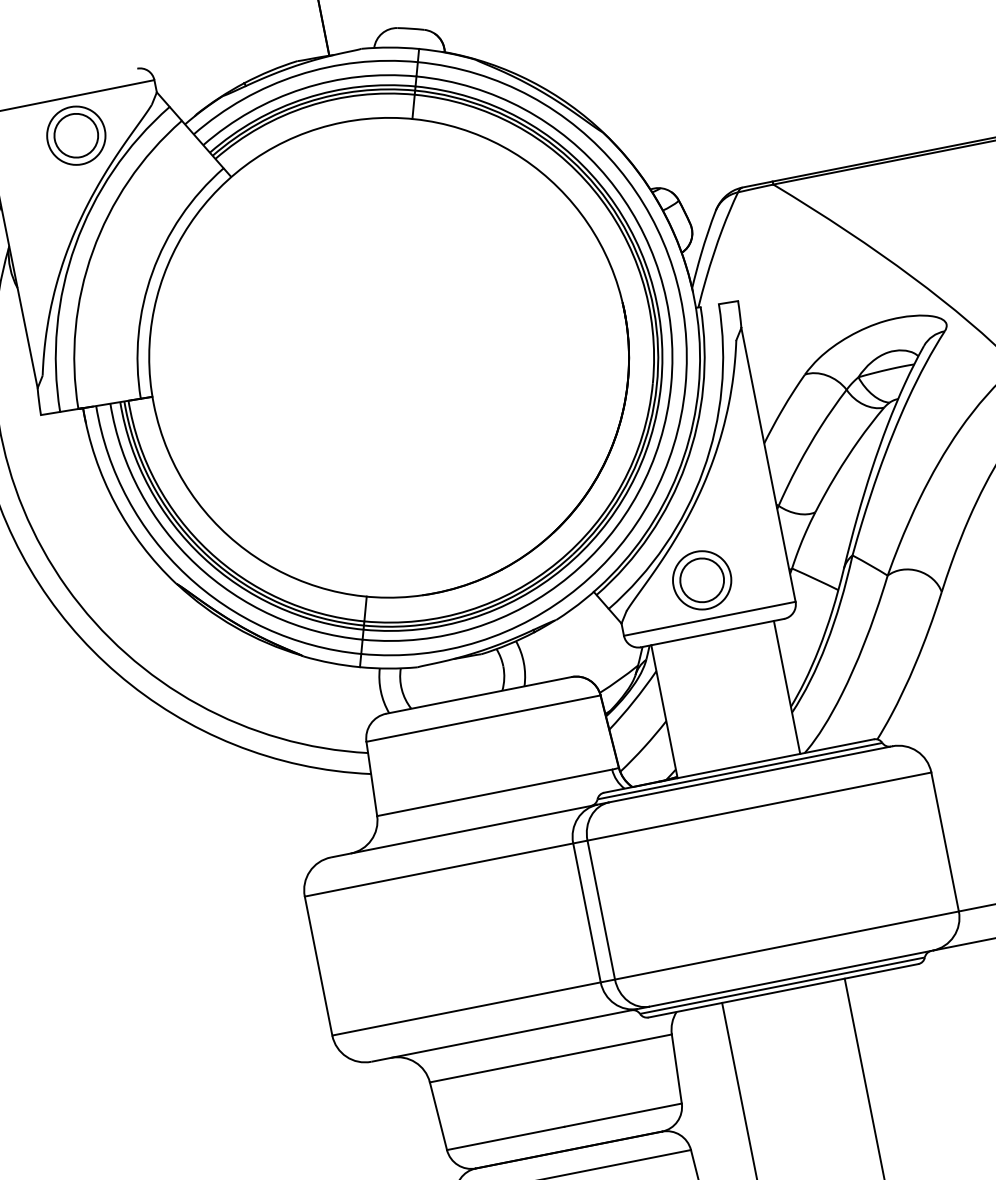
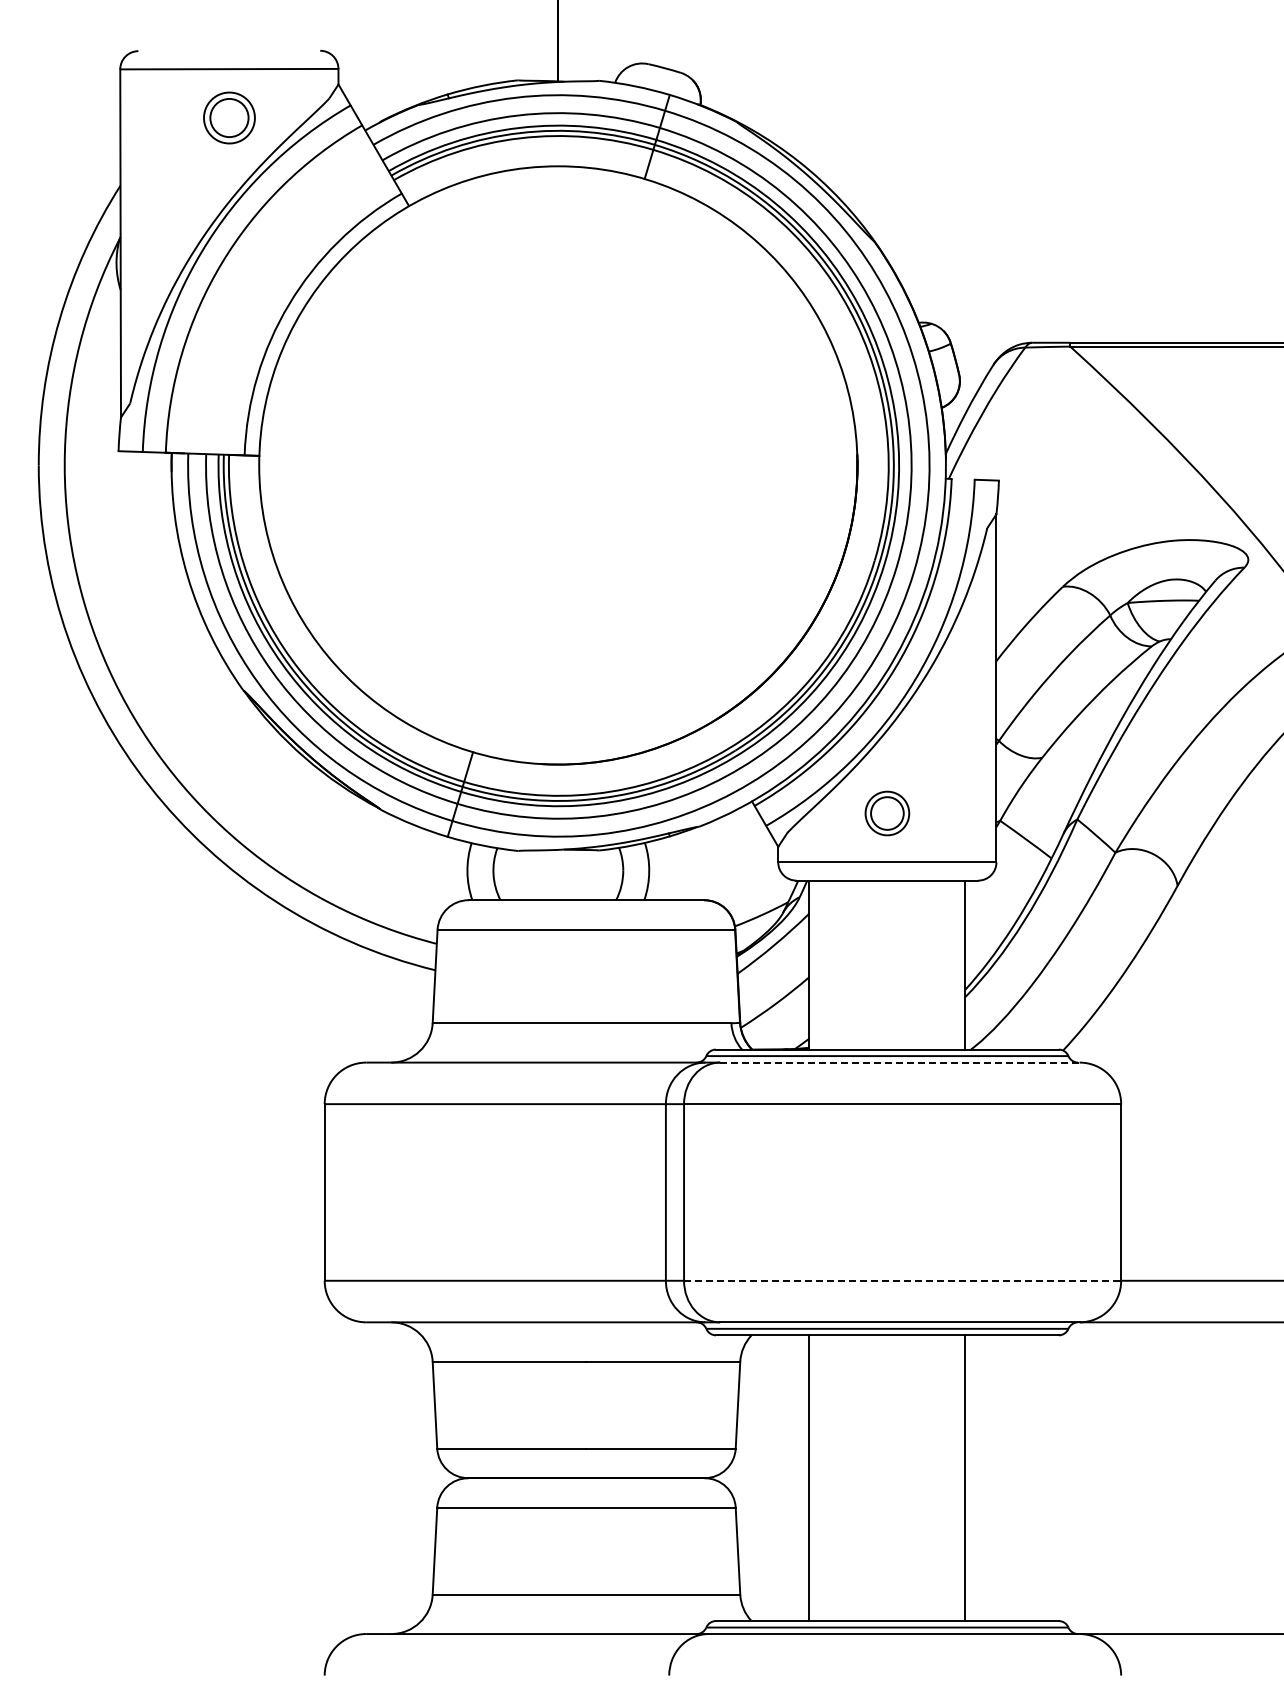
part: (76, 135) -> (229, 117), size x0.7
part: (702, 580) -> (887, 813), size x0.6
line: (750, 774) -> (899, 1062), solid -> dashed
line: (786, 945) -> (902, 1280), solid -> dashed

